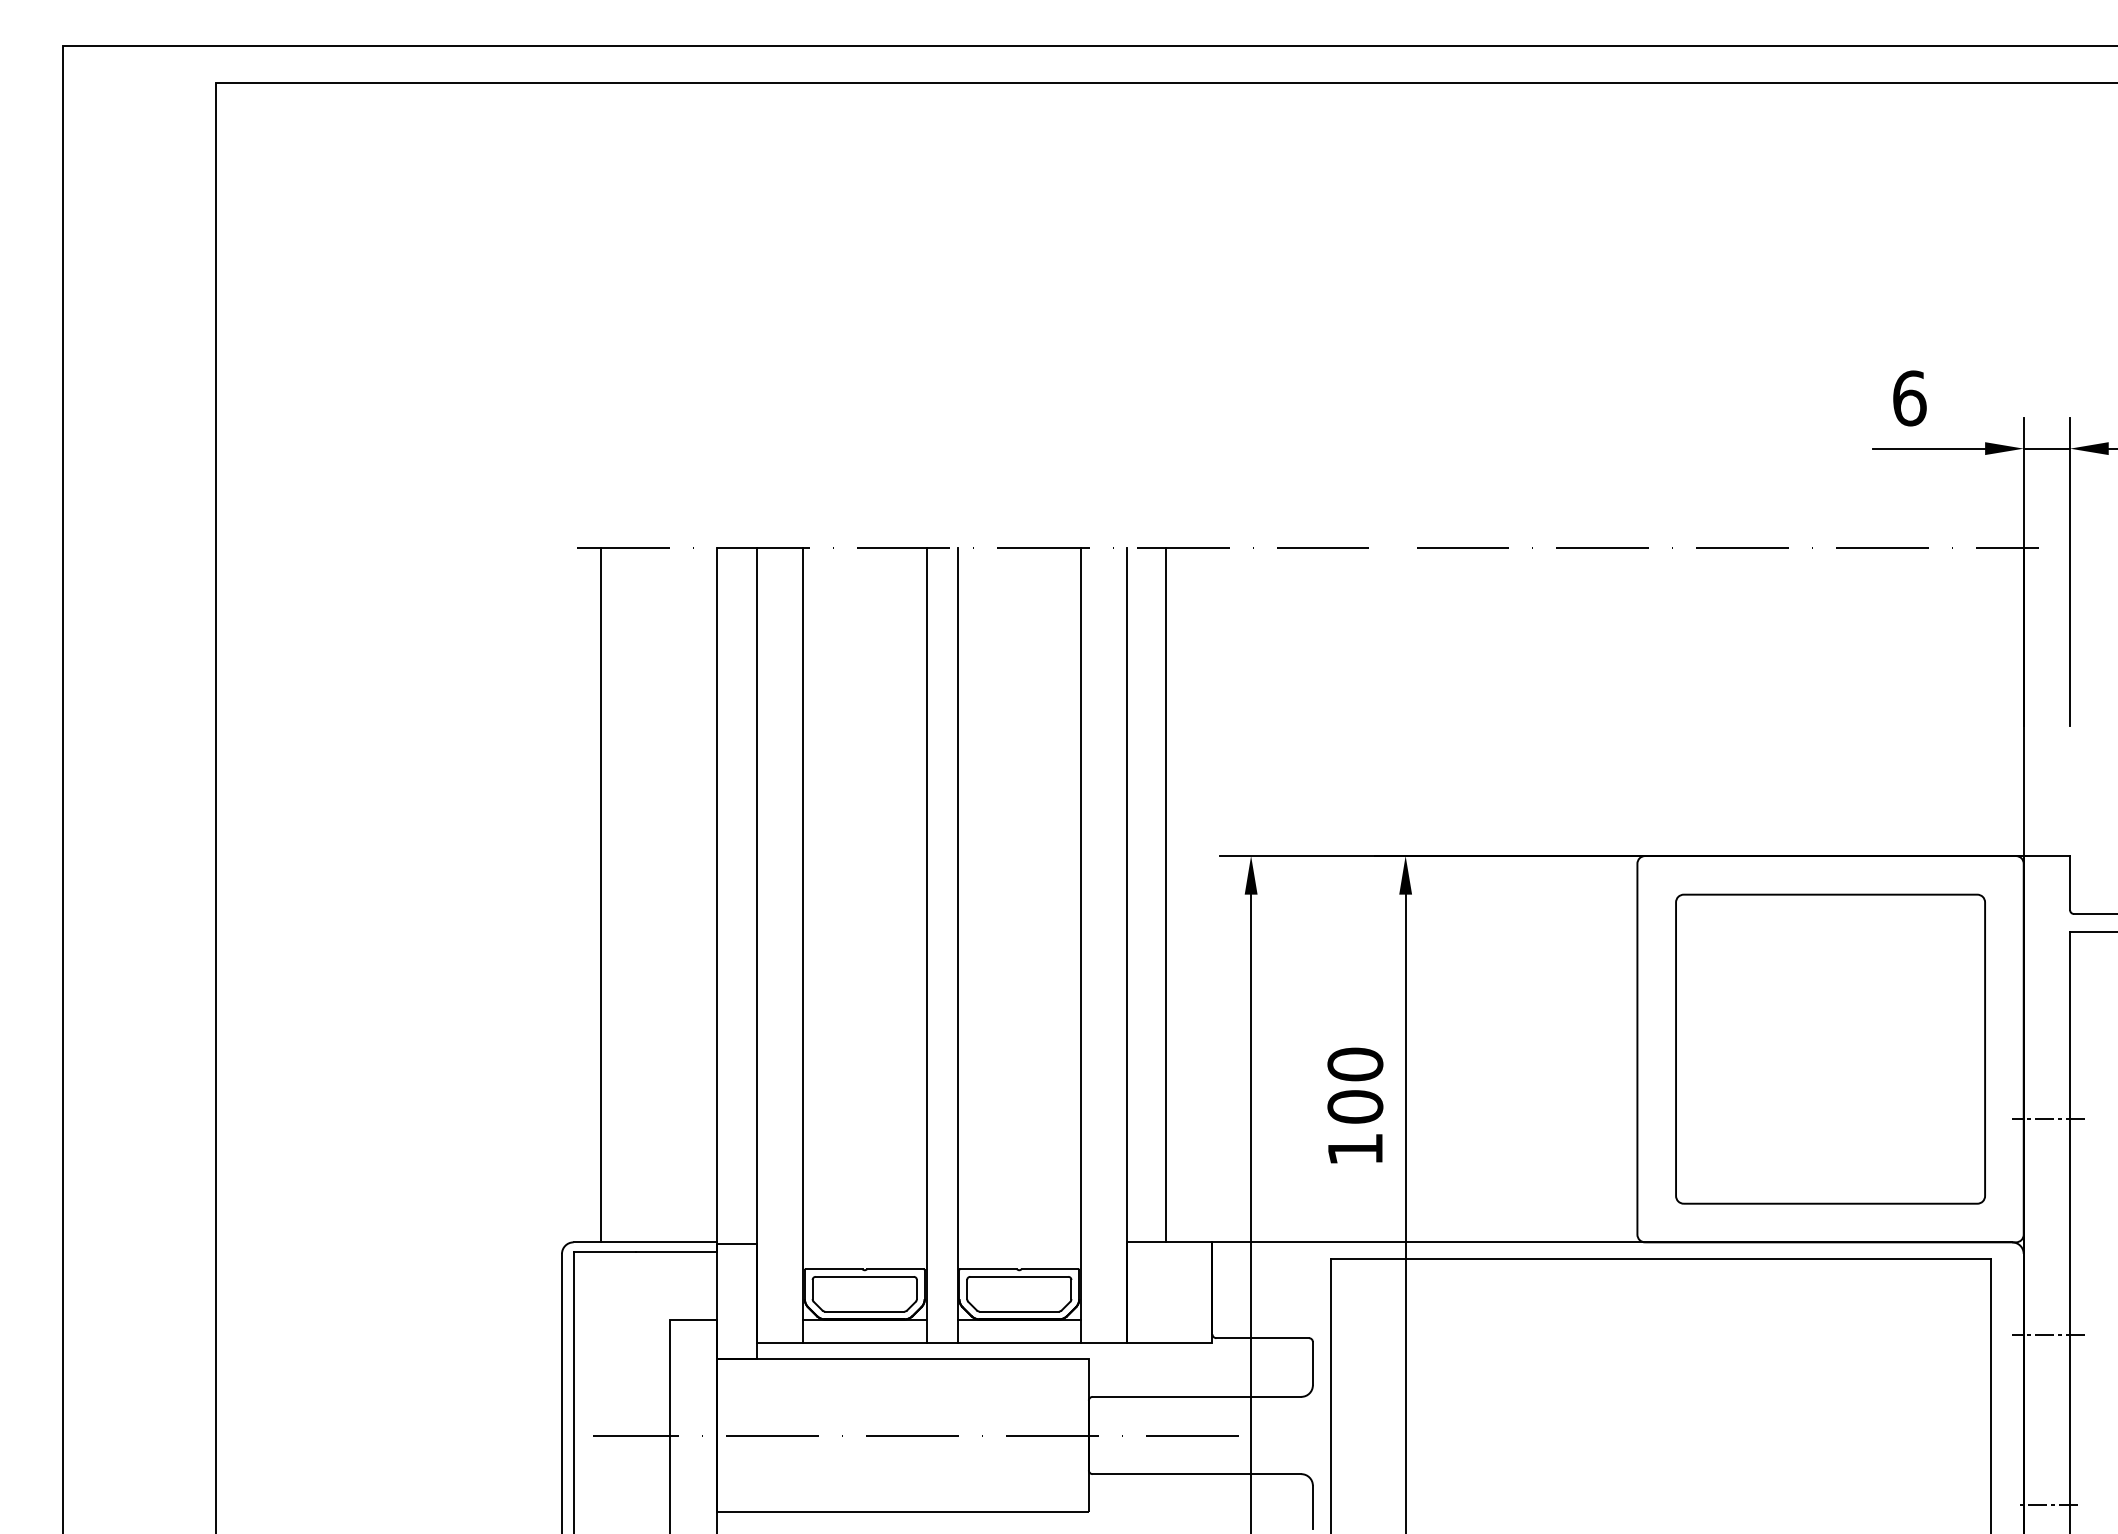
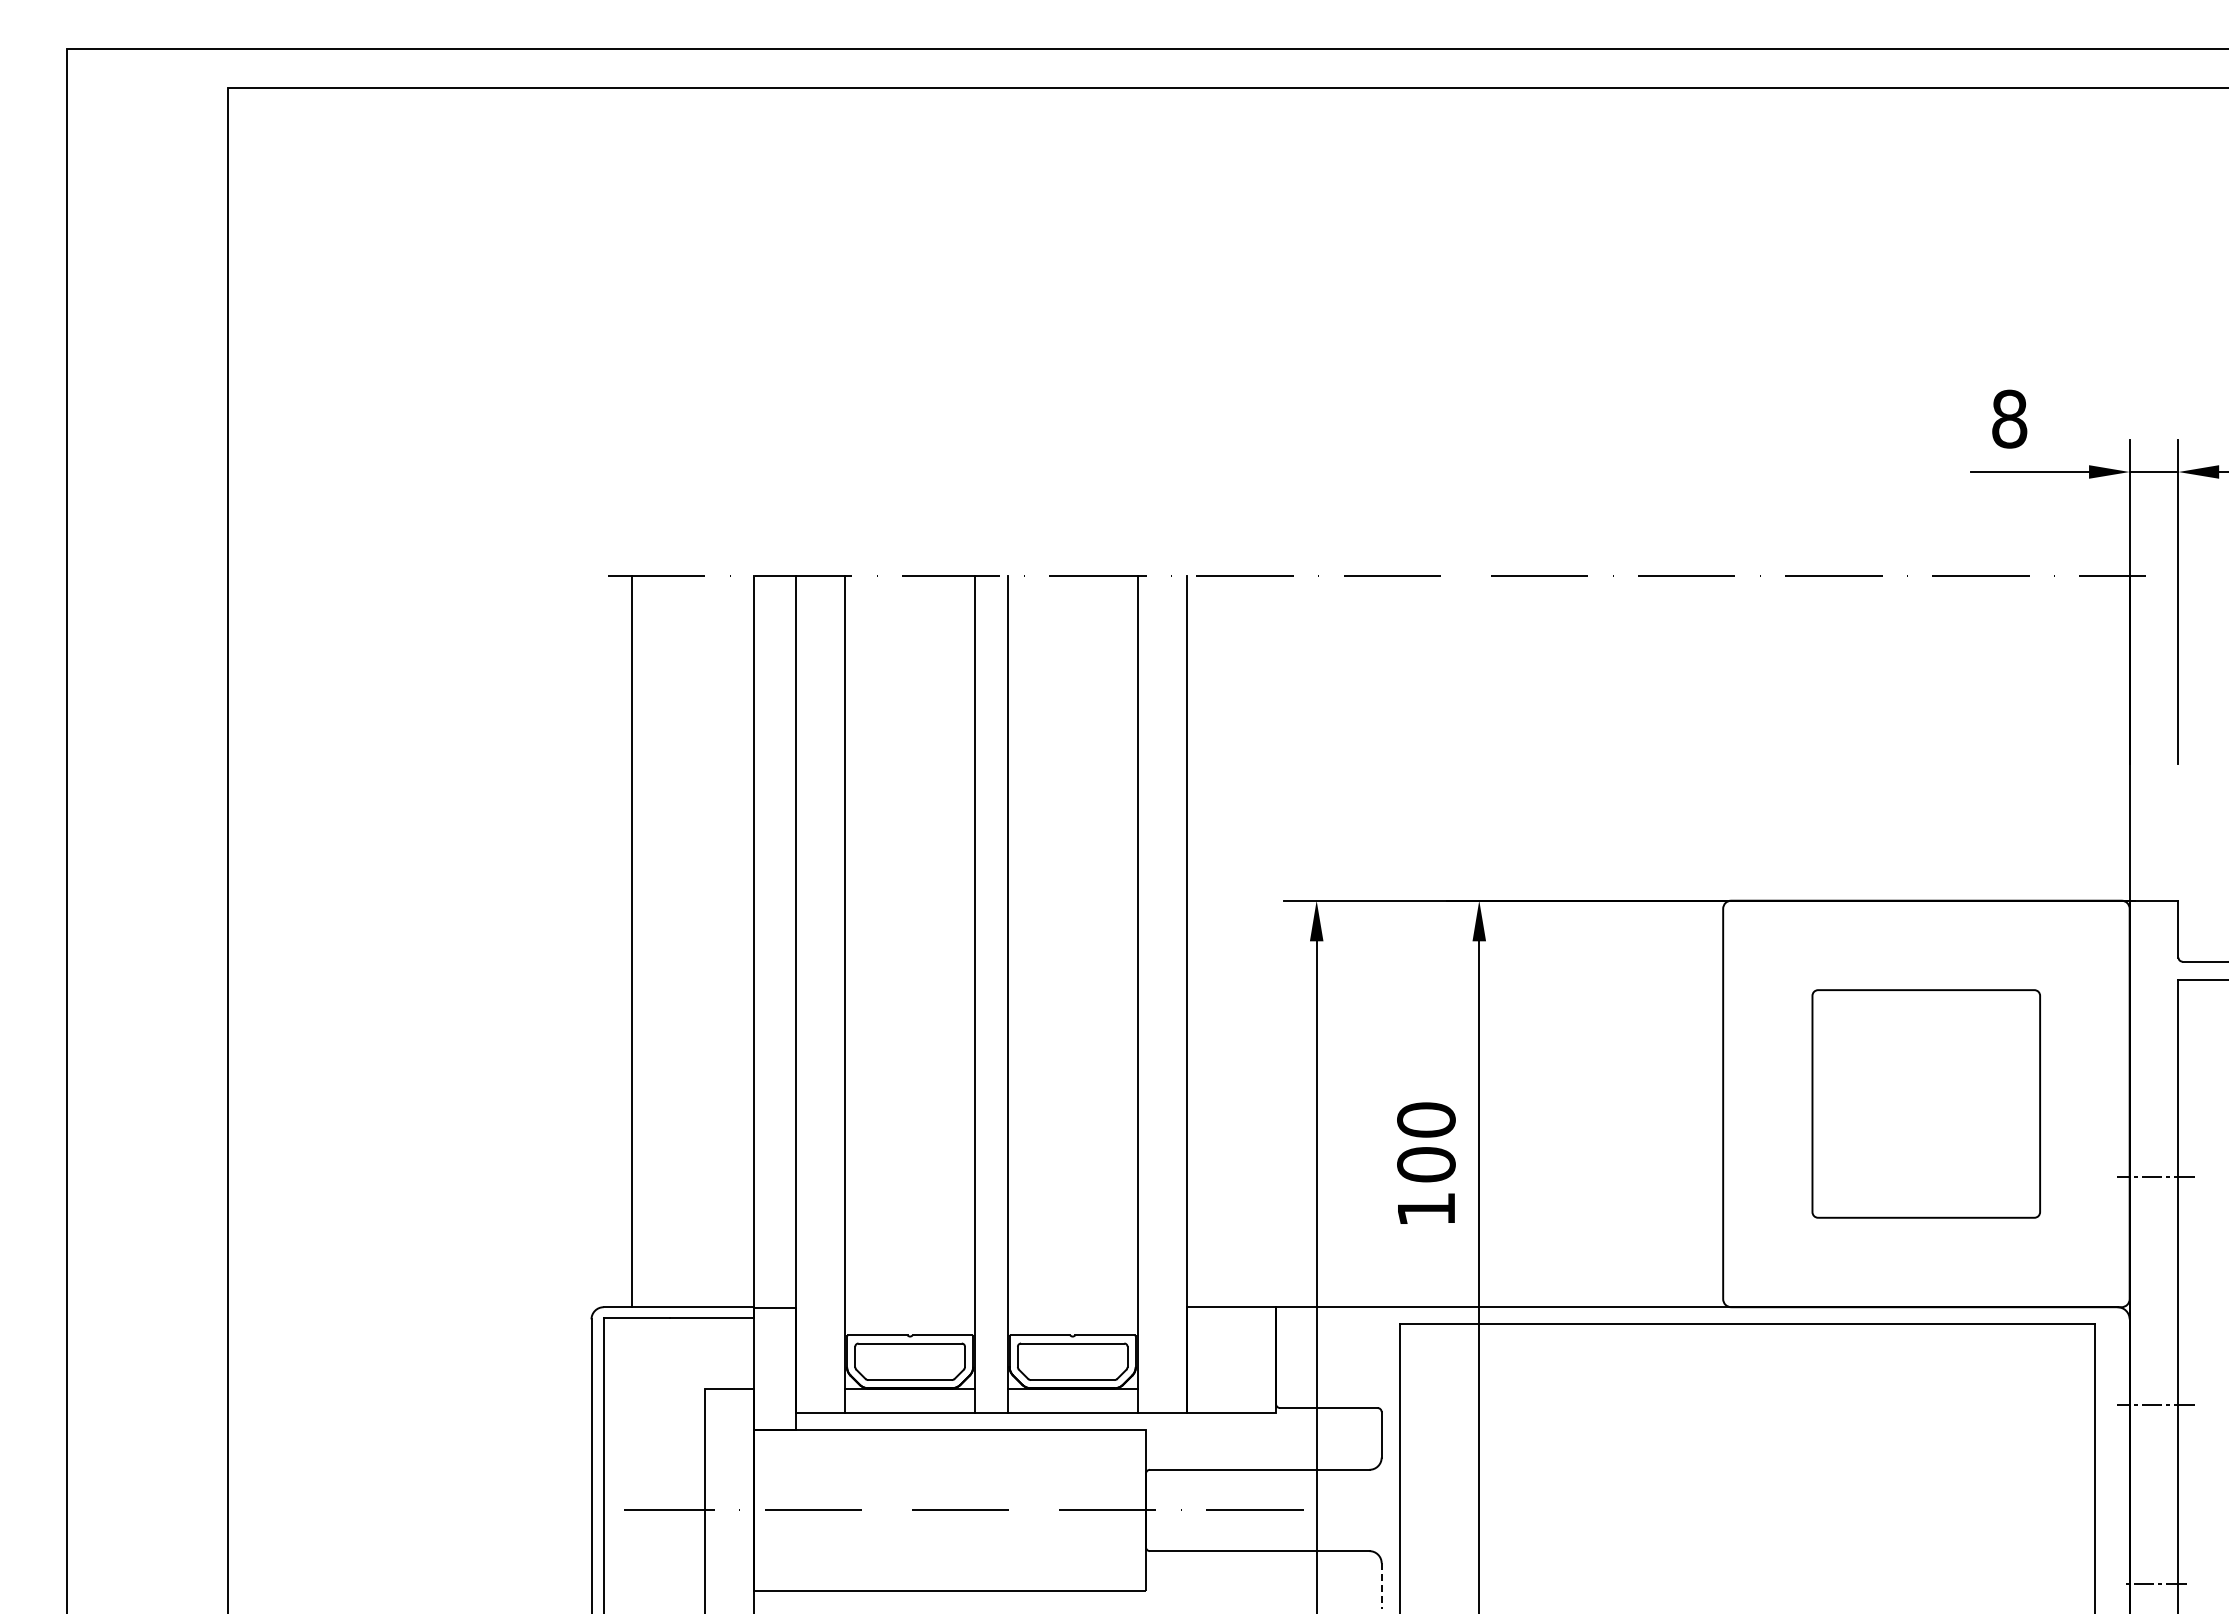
text: (1909, 397) -> (2009, 418), 6 -> 8
line: (1166, 894) -> (1227, 941), removed
part: (1829, 1048) -> (1925, 1103), size x0.7
line: (1312, 1507) -> (1381, 1586), solid -> dashed

